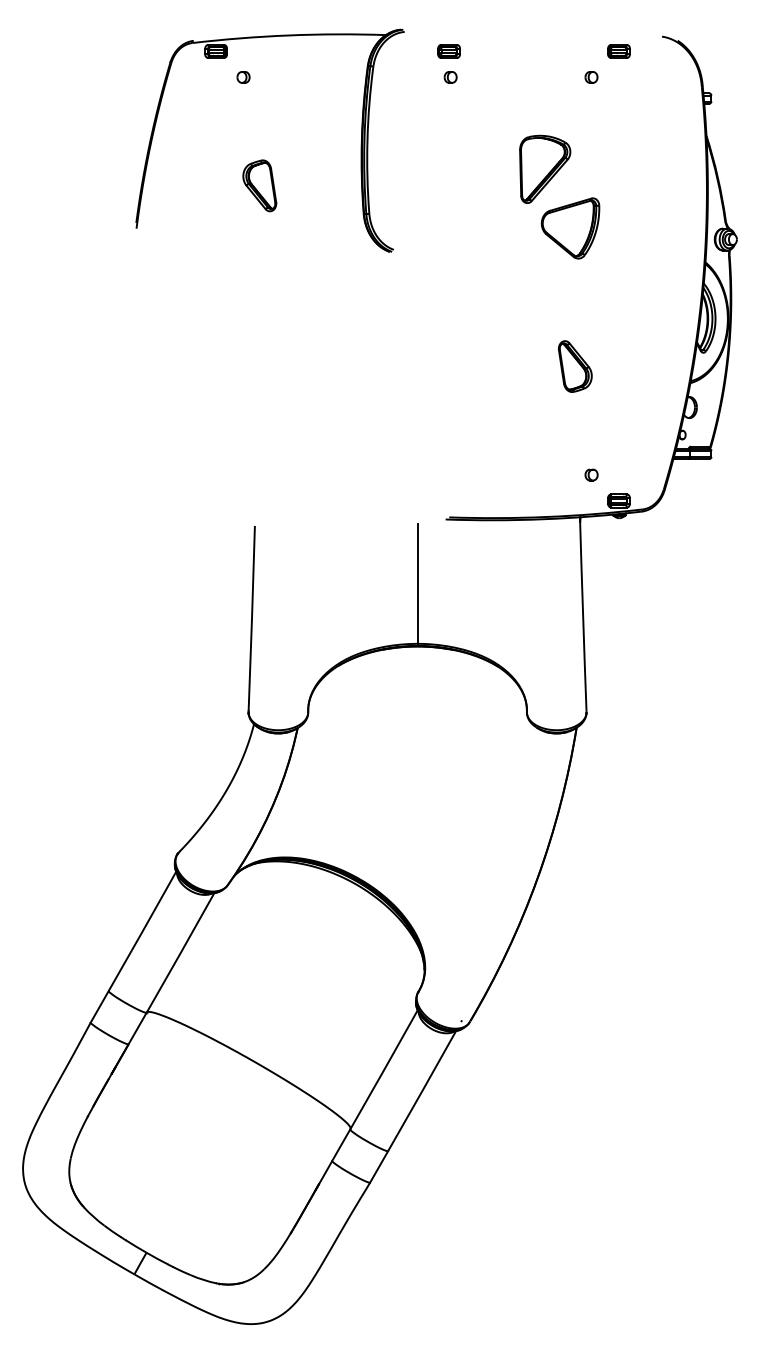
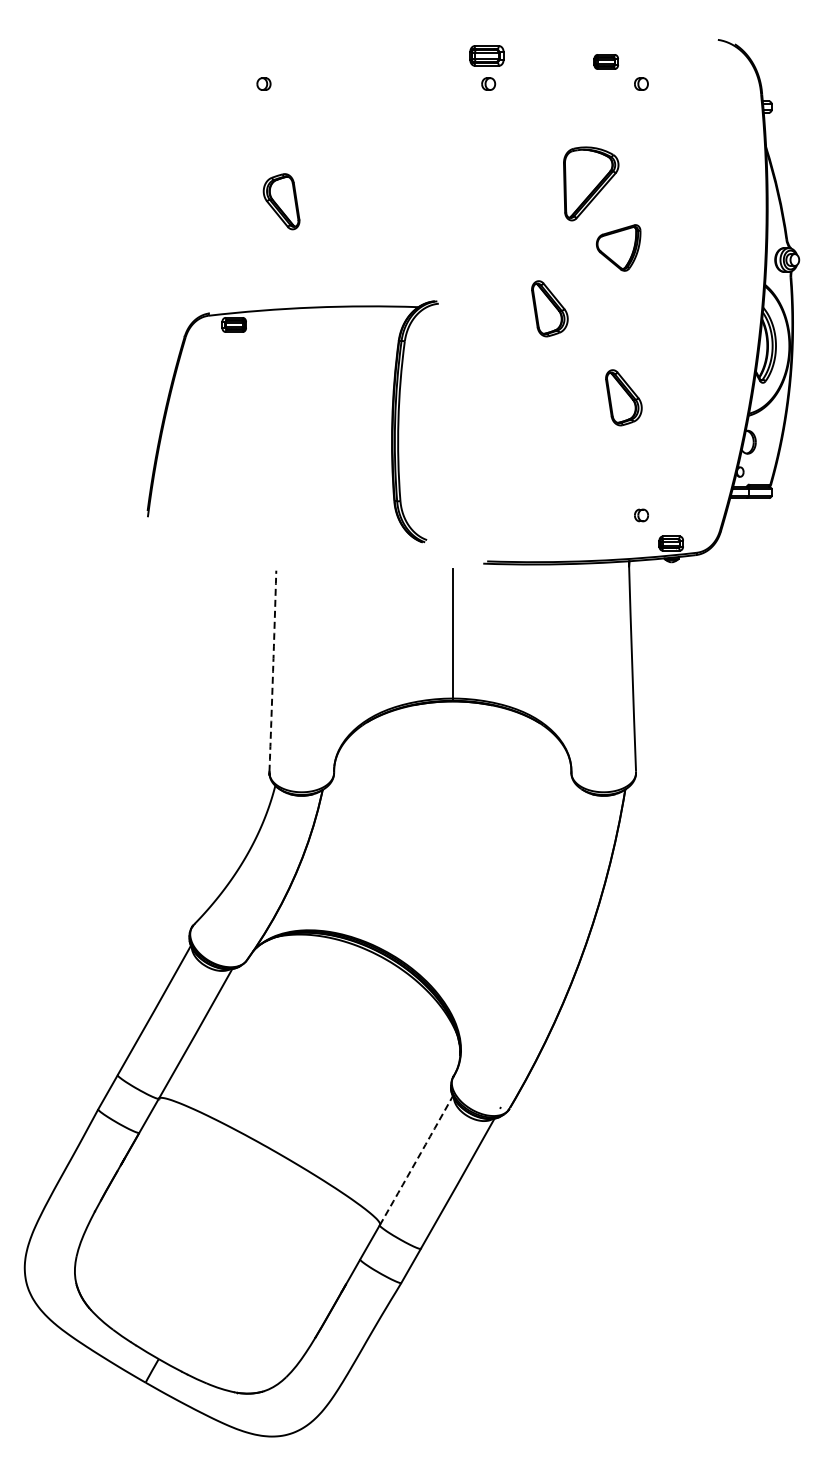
part: (448, 51) -> (486, 55), size x1.4
part: (618, 51) -> (605, 61), moved
part: (361, 140) -> (391, 421), moved
part: (570, 228) -> (618, 247), size x0.7
part: (506, 284) -> (549, 308), added
arc: (252, 618) -> (273, 671), solid -> dashed
arc: (384, 1069) -> (416, 1160), solid -> dashed

